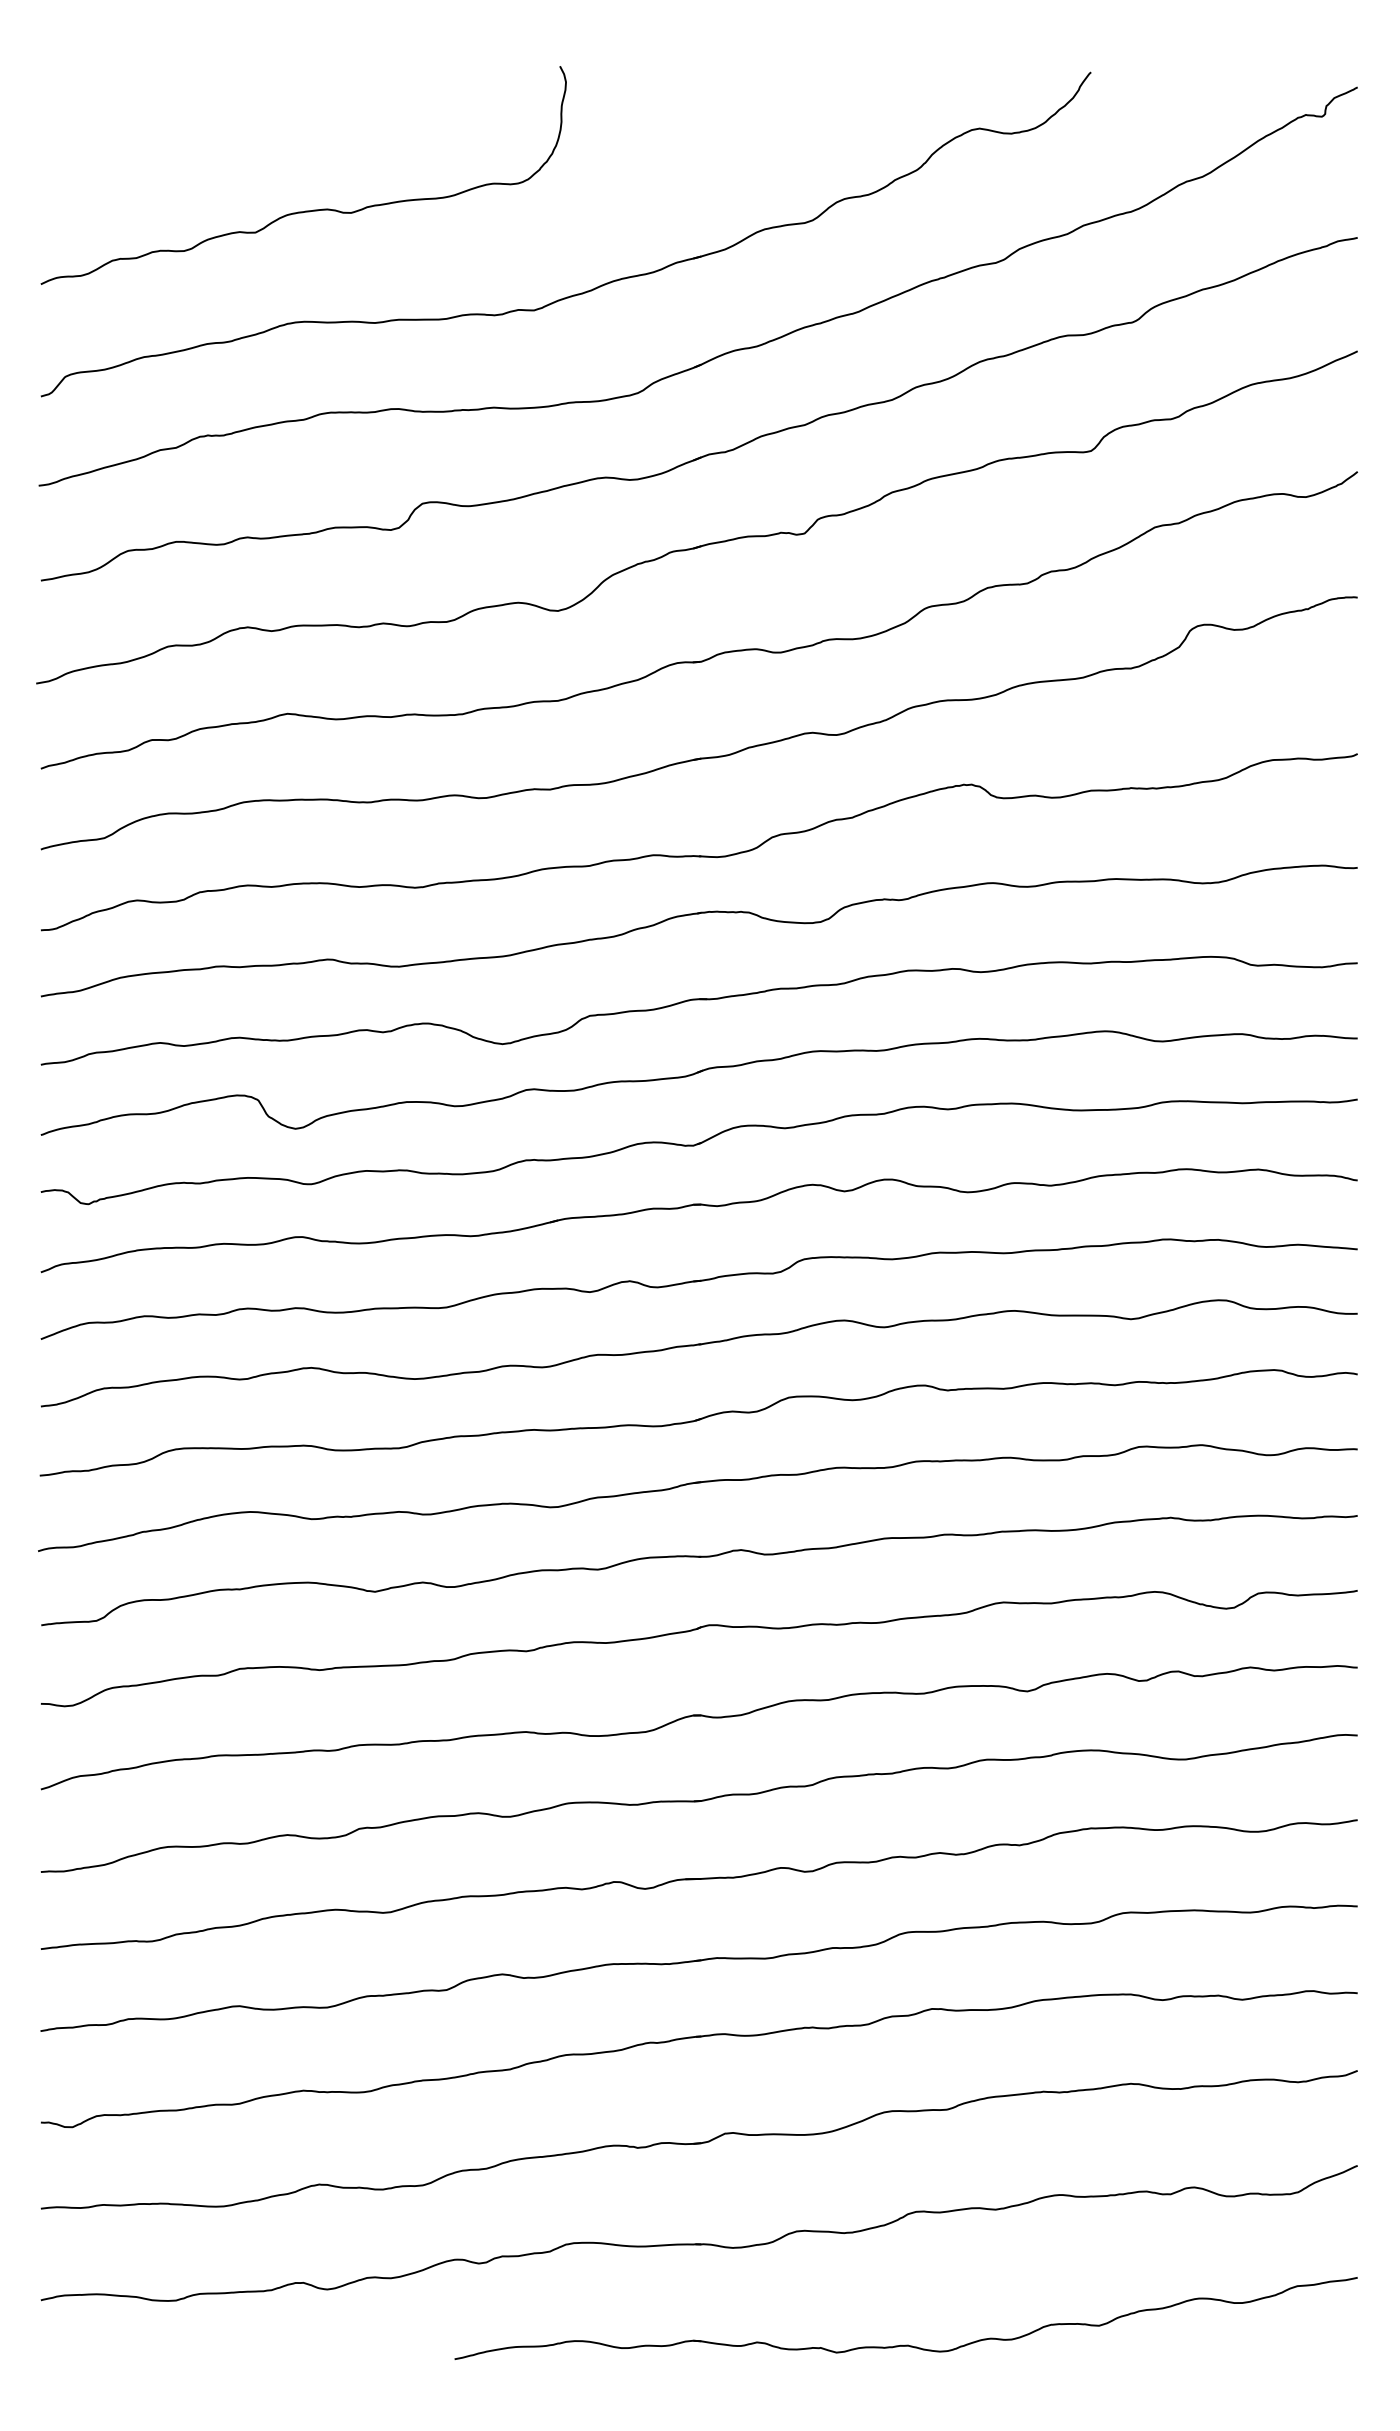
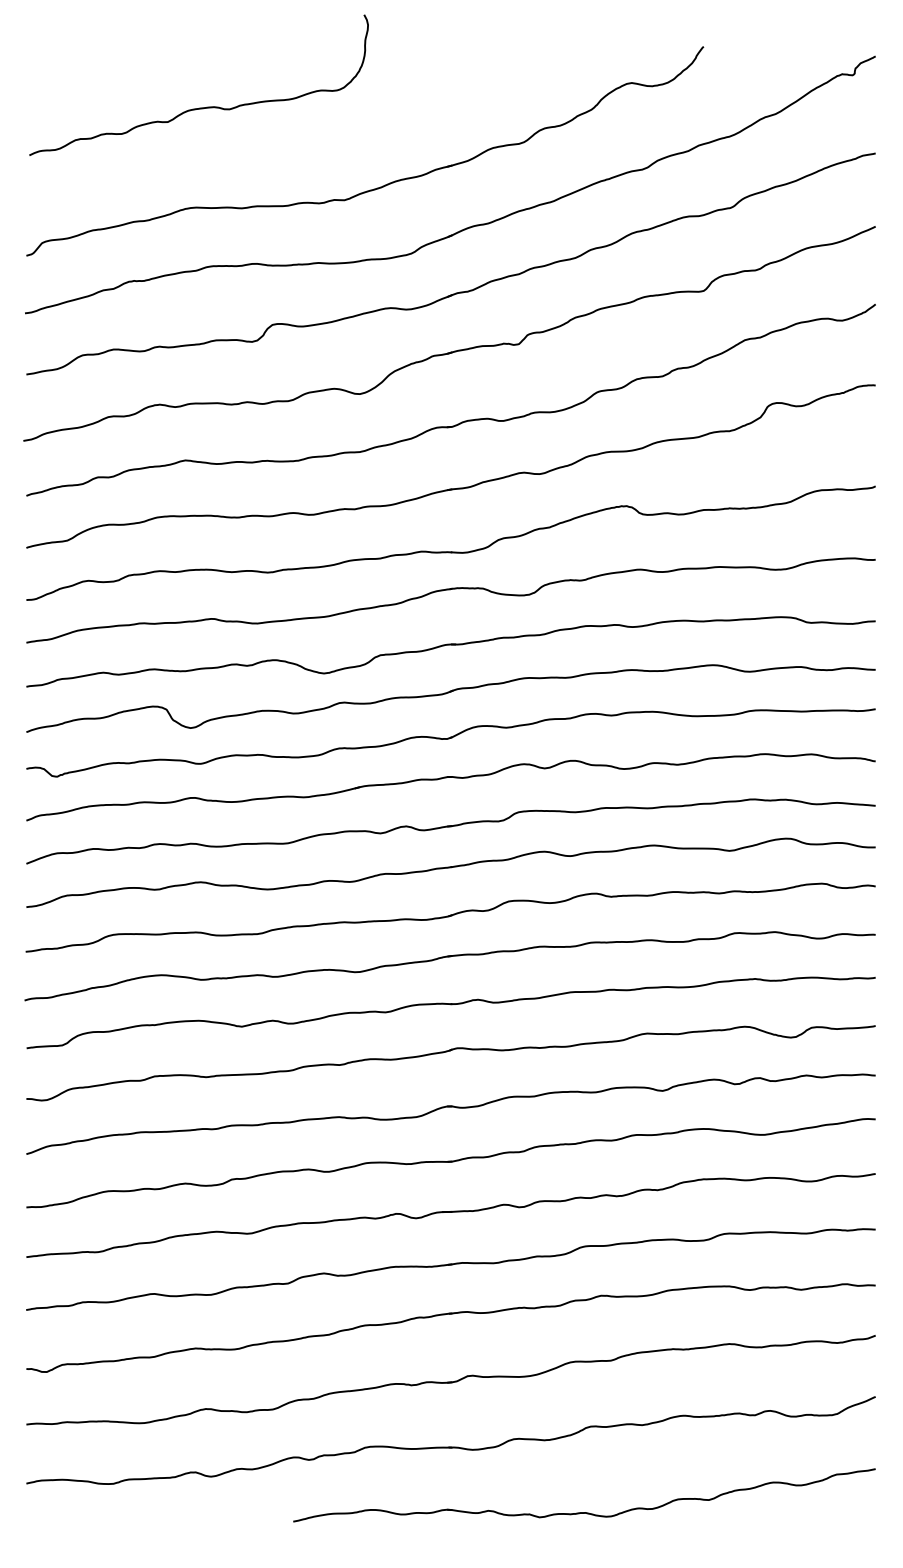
curve: (304, 210) -> (199, 107), moved

